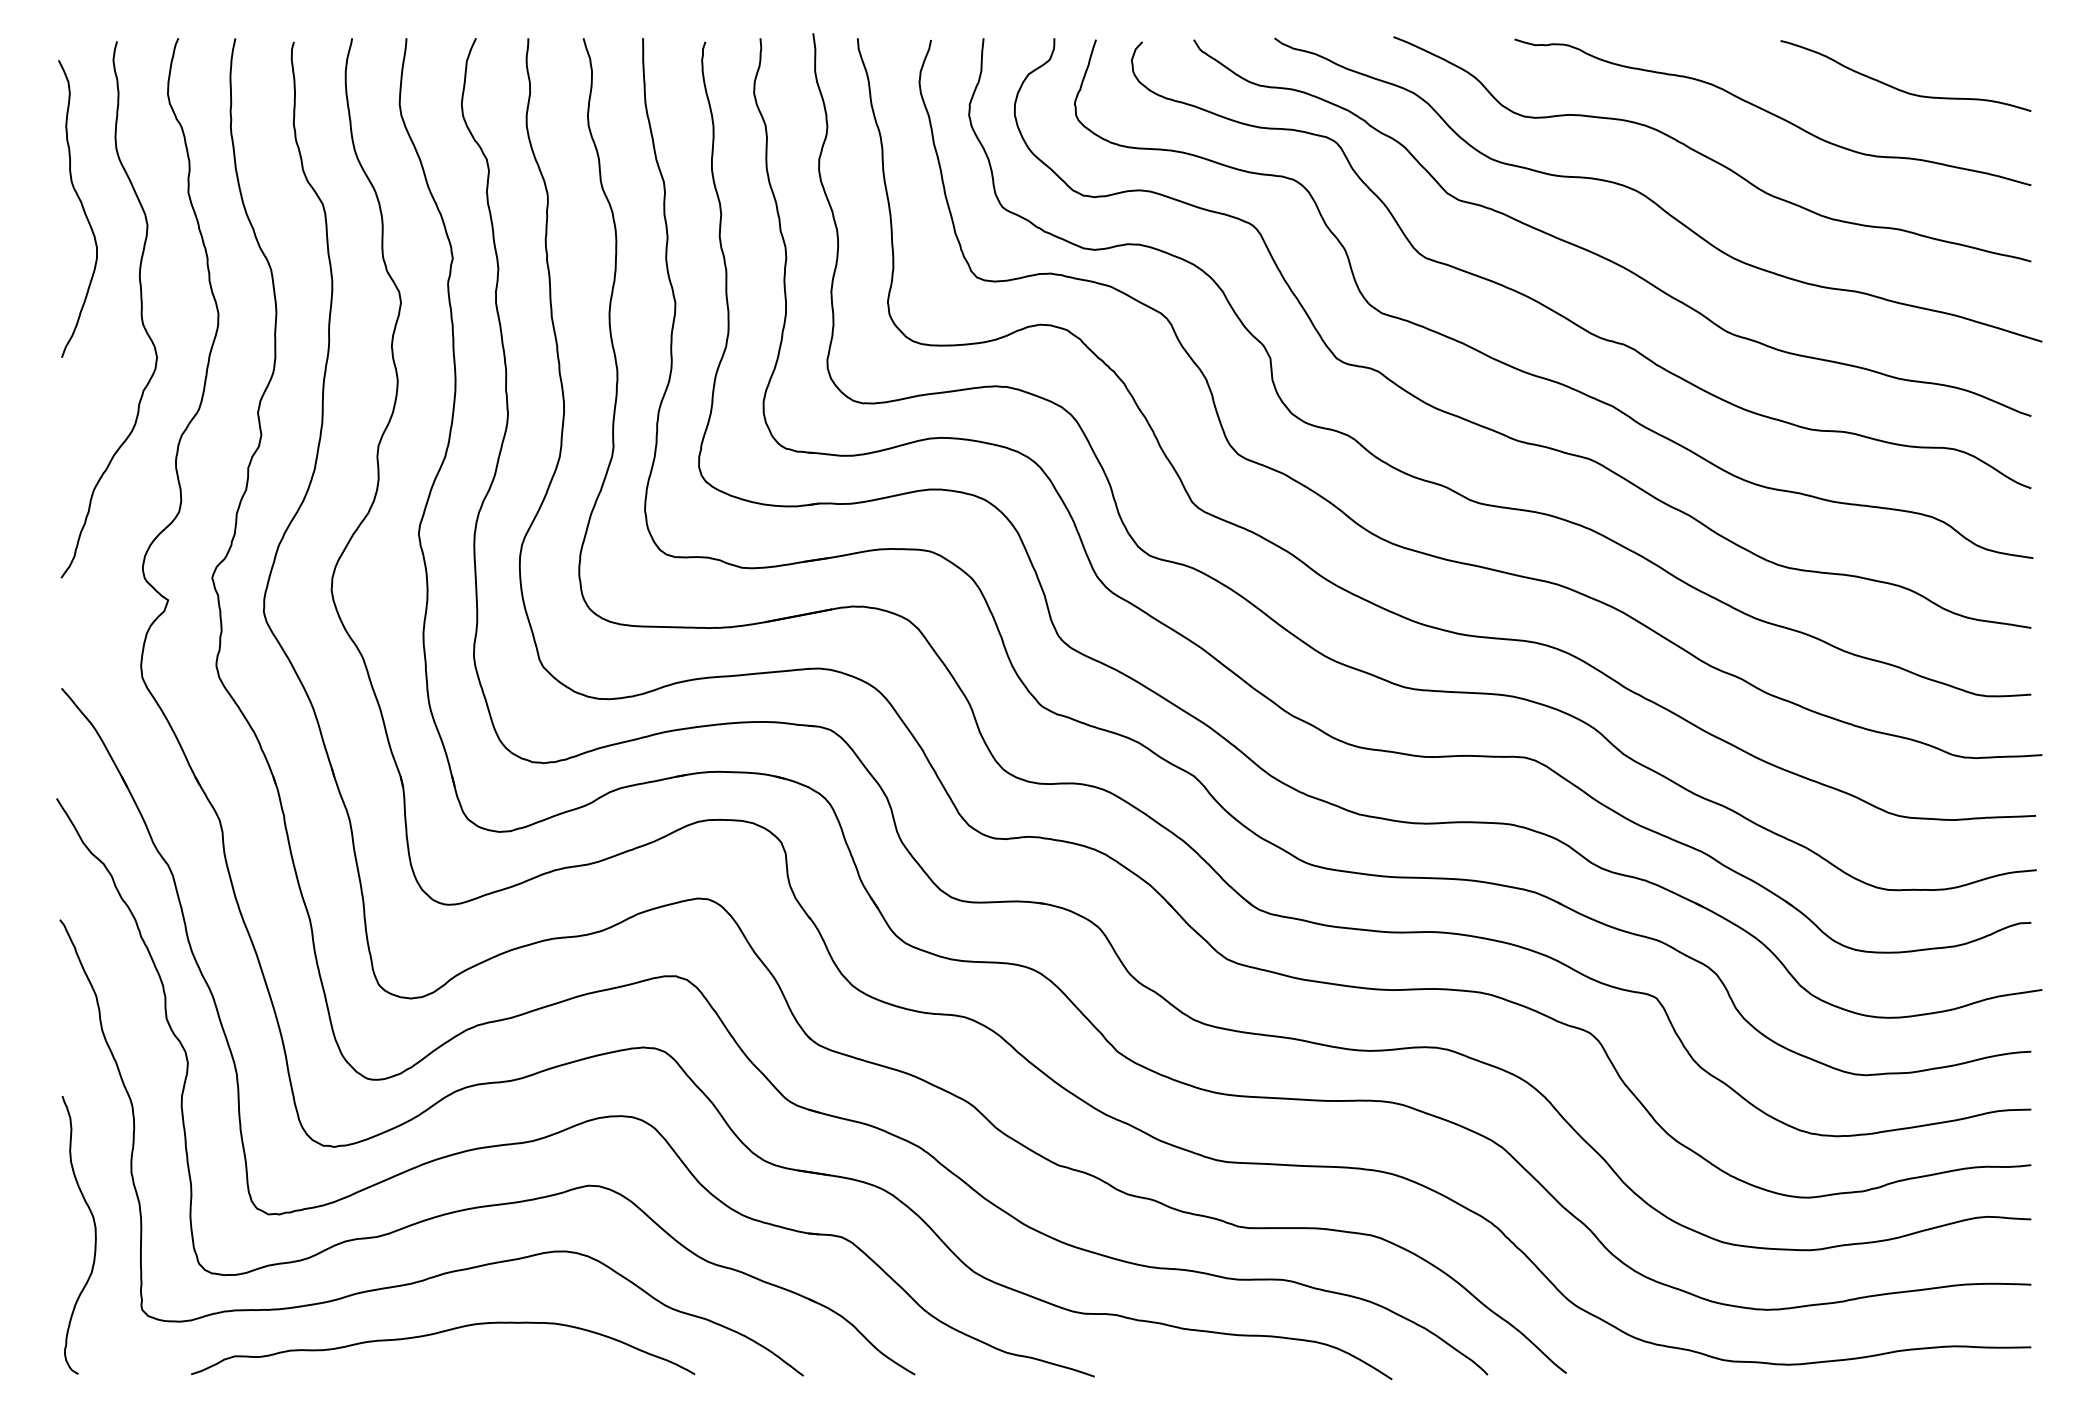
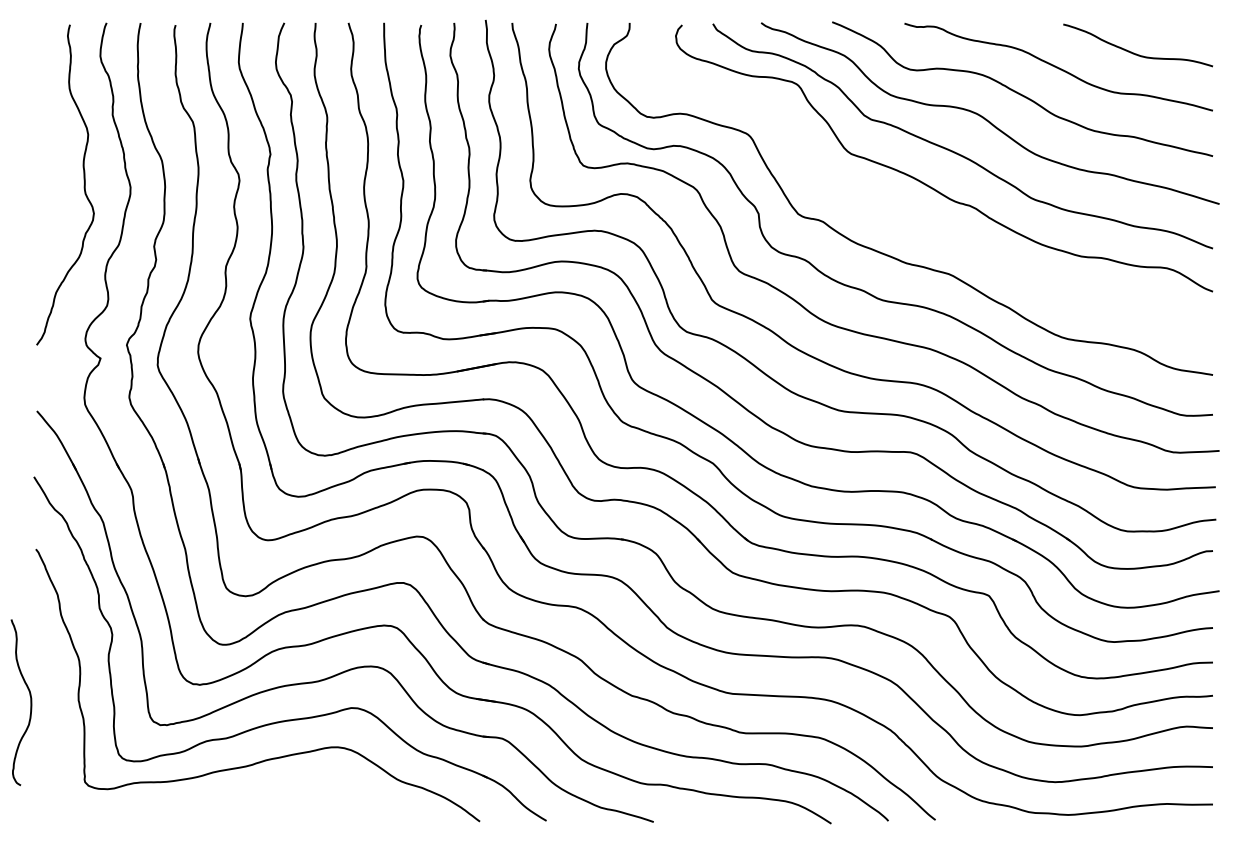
curve: (80, 206) -> (48, 123), removed
curve: (1522, 369) -> (909, 220), removed
curve: (94, 1235) -> (30, 702), moved
curve: (442, 1333) -> (264, 796), removed

